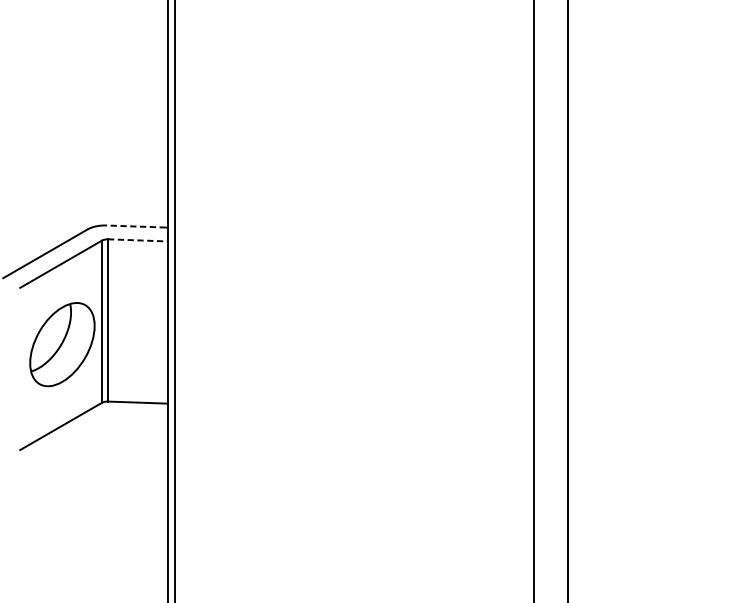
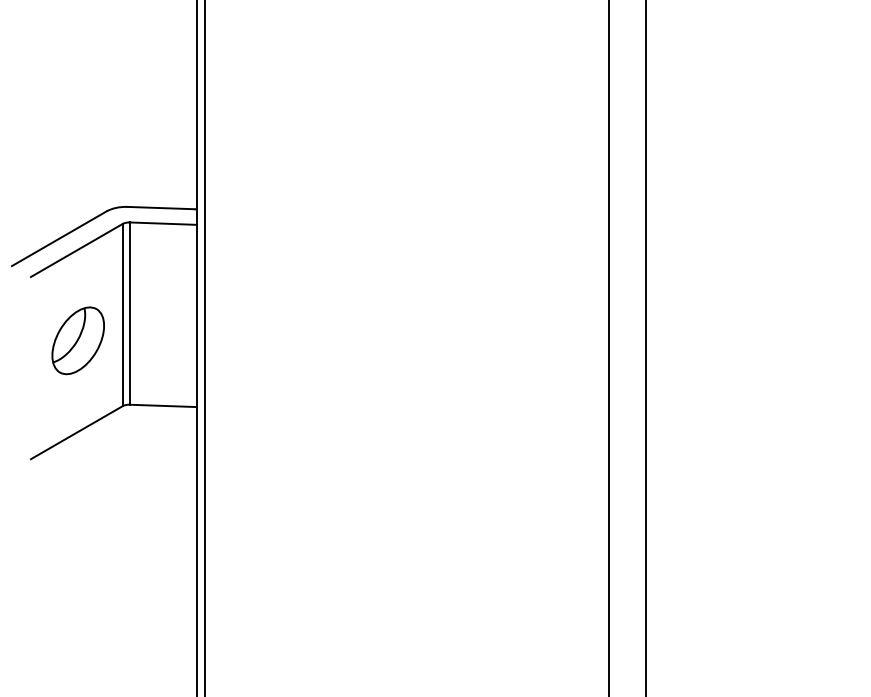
line: (135, 226) -> (160, 208), dashed -> solid
line: (138, 240) -> (163, 223), dashed -> solid
part: (61, 344) -> (77, 340), size x0.71

